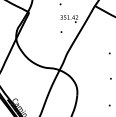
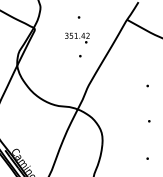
text: (69, 18) -> (77, 37), moved

